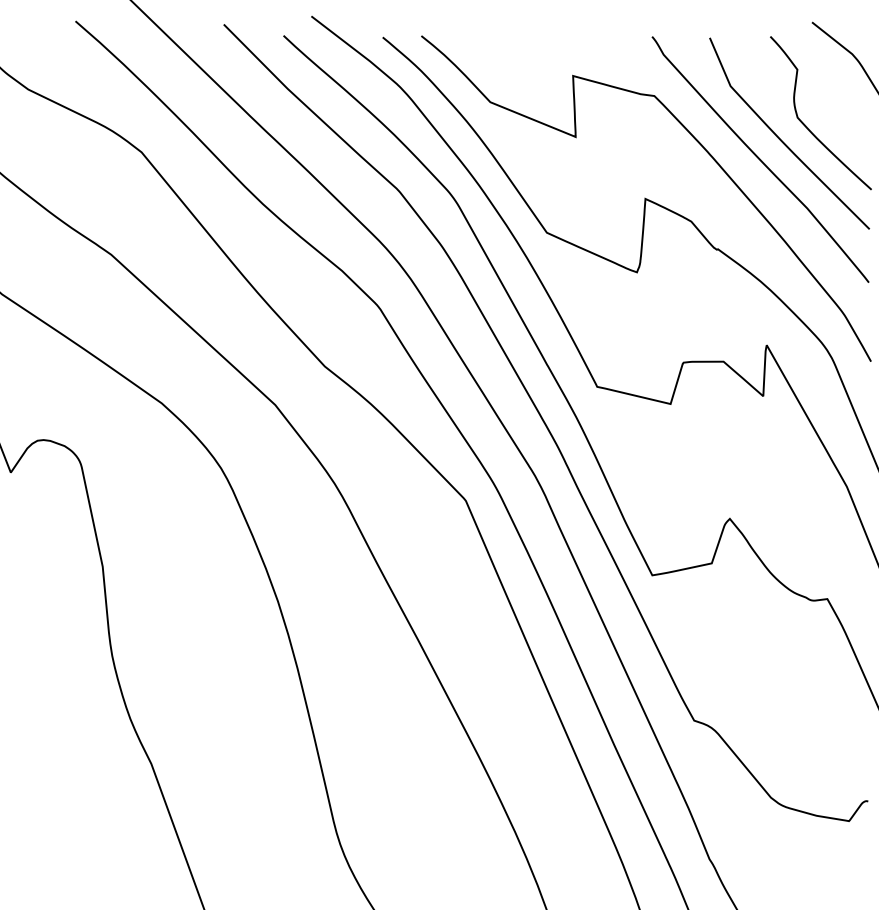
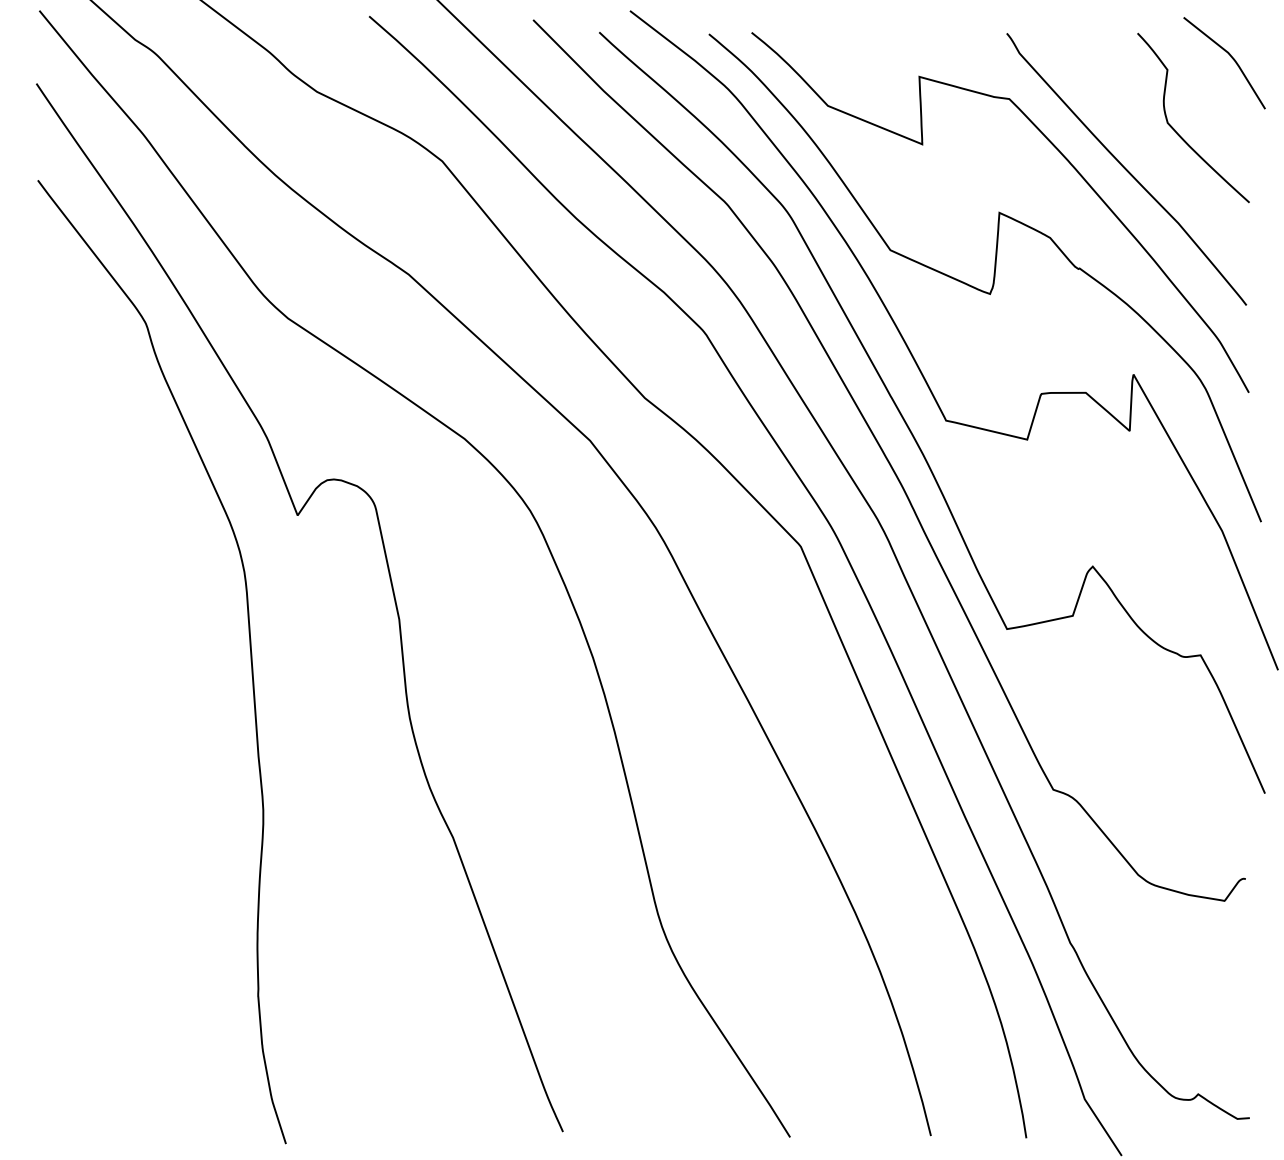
curve: (782, 139) -> (1150, 147), removed

